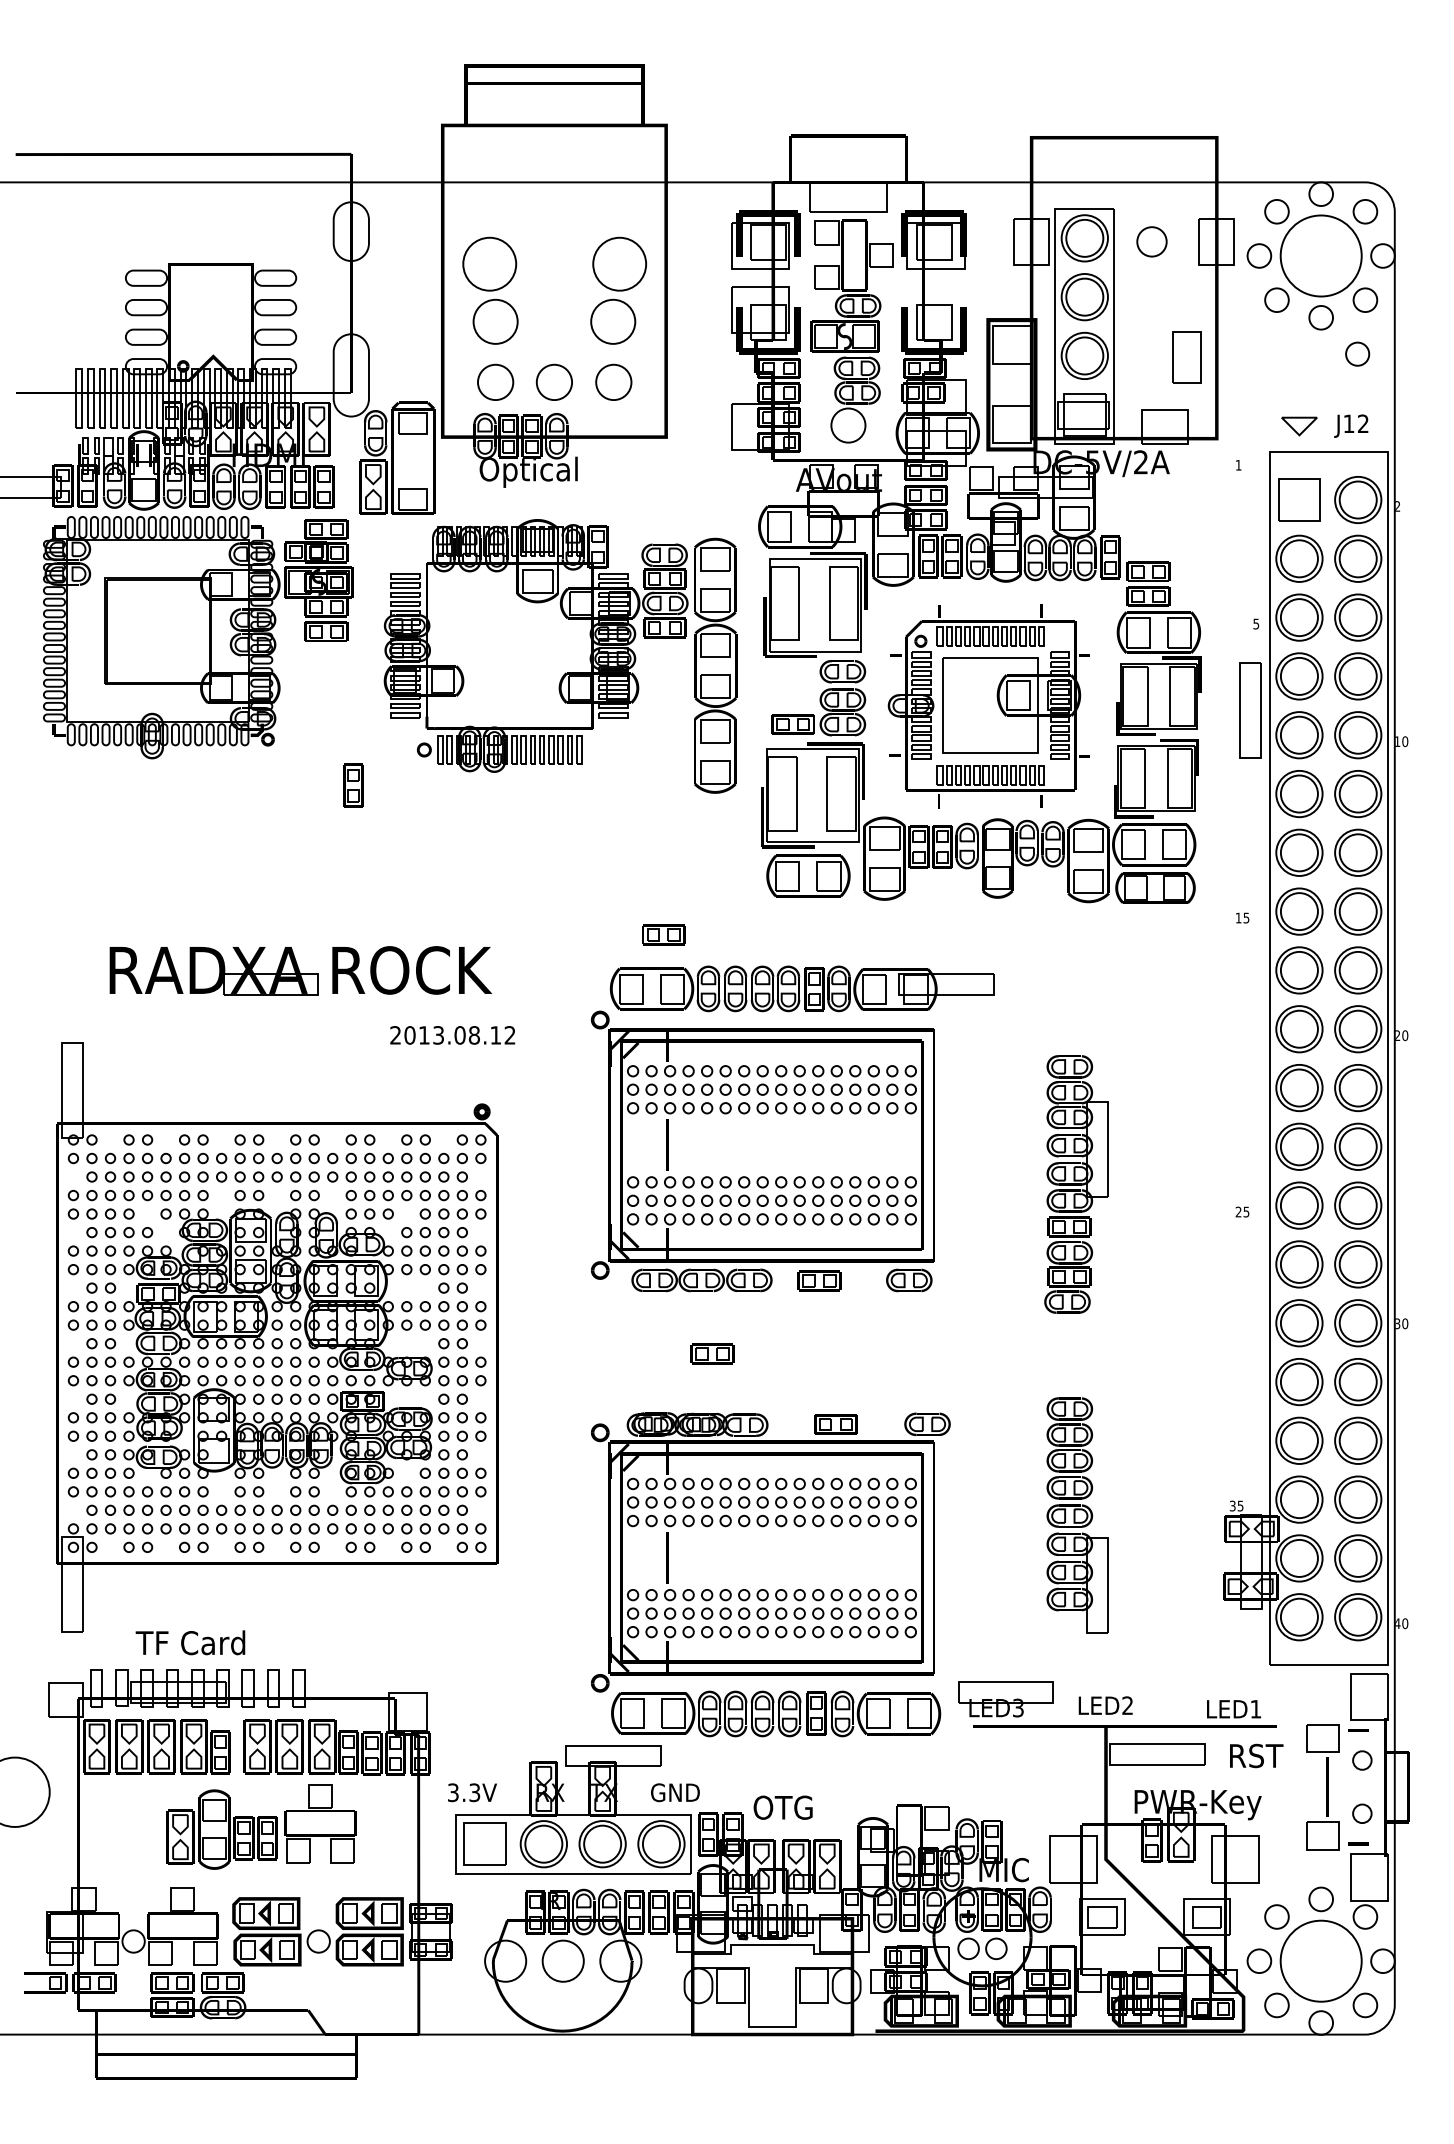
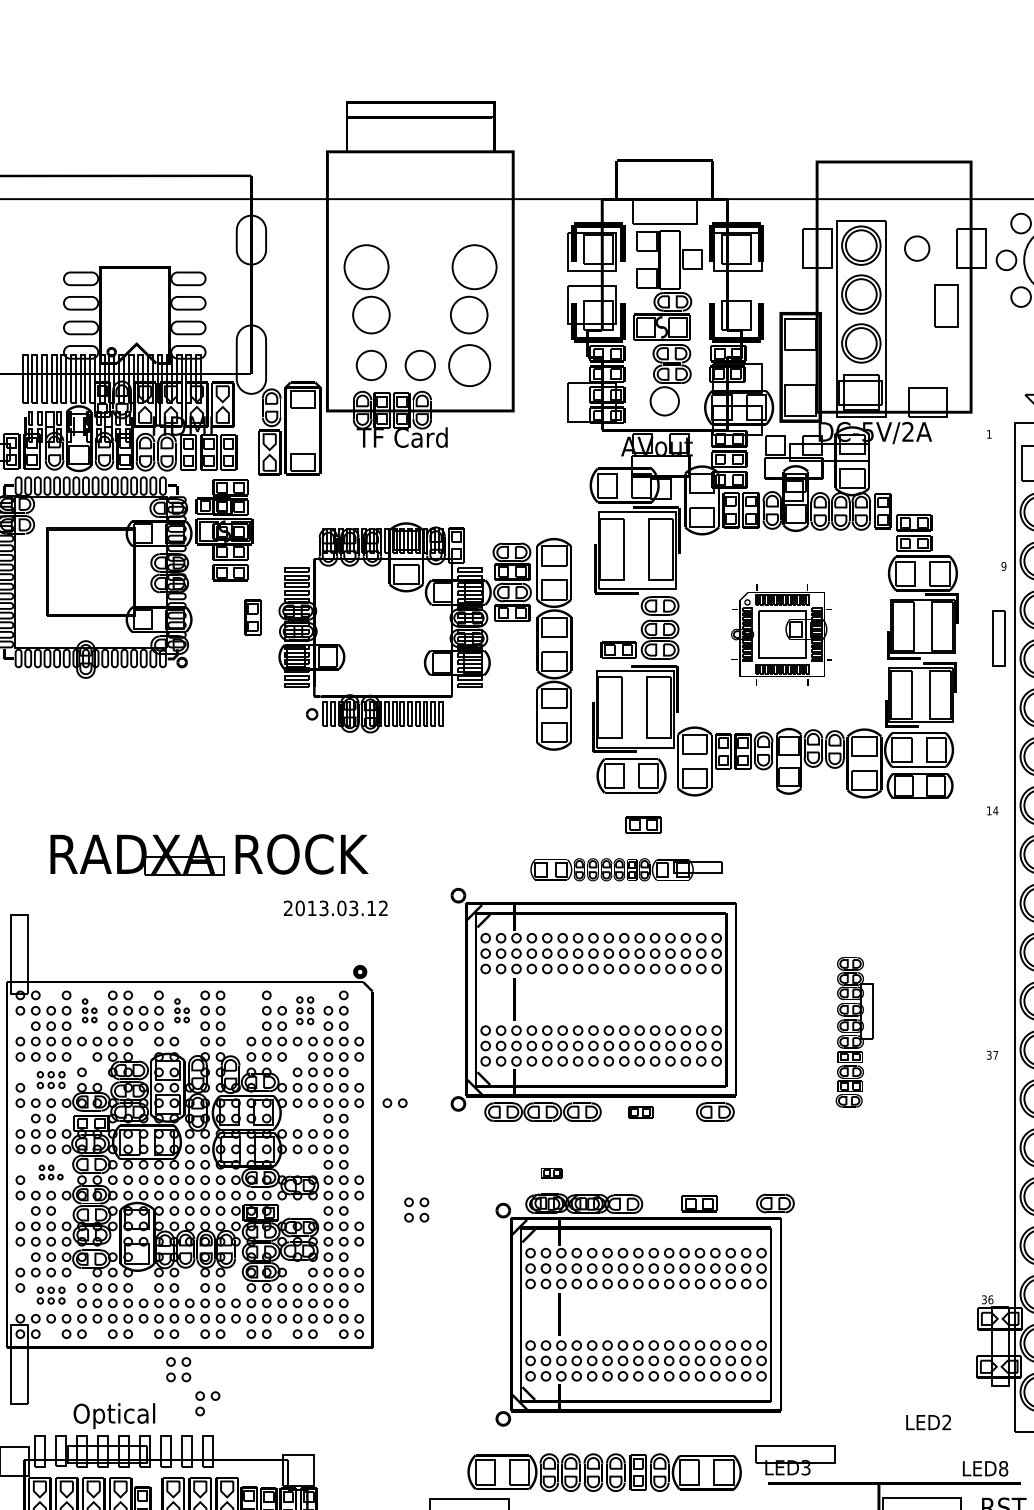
part: (1186, 357) -> (945, 305), moved
circle: (613, 381) -> (469, 364), size x1.4
text: (532, 471) -> (402, 439), Optical -> TF Card
text: (1256, 623) -> (1004, 565), 5 -> 9
part: (560, 656) -> (425, 636), moved
part: (988, 706) -> (781, 634), size x0.6
part: (1250, 710) -> (999, 638), size x0.7
part: (353, 785) -> (253, 617), moved
text: (1246, 917) -> (995, 810), 15 -> 14
part: (663, 934) -> (643, 824), moved
part: (801, 988) -> (625, 869), size x0.6
text: (473, 1035) -> (353, 908), 2013.08.12 -> 2013.03.12
part: (480, 1149) -> (358, 1003), removed
part: (156, 1158) -> (89, 1010), size x0.6
part: (267, 1158) -> (181, 1010), size x0.6
part: (341, 1158) -> (243, 1010), removed
part: (415, 1158) -> (304, 1010), size x0.7
part: (1076, 1184) -> (854, 1032), size x0.7
text: (1242, 1212) -> (992, 1055), 25 -> 37
part: (110, 1241) -> (51, 1079), size x0.7
part: (523, 1269) -> (394, 1103), added
part: (819, 1280) -> (640, 1112), size x0.7
part: (480, 1315) -> (358, 1141), removed
part: (110, 1352) -> (51, 1172), size x0.6
part: (712, 1353) -> (551, 1172), size x0.6
part: (545, 1392) -> (412, 1205), added
part: (110, 1500) -> (51, 1295), size x0.7
text: (1240, 1505) -> (990, 1299), 35 -> 36
part: (1077, 1515) -> (855, 1307), removed
part: (770, 1552) -> (644, 1310), moved
part: (258, 1584) -> (174, 1365), added
part: (294, 1625) -> (204, 1399), added
text: (190, 1645) -> (117, 1415), TF Card -> Optical
text: (1105, 1705) -> (928, 1422), moved
text: (1255, 1708) -> (1003, 1468), LED1 -> LED8

